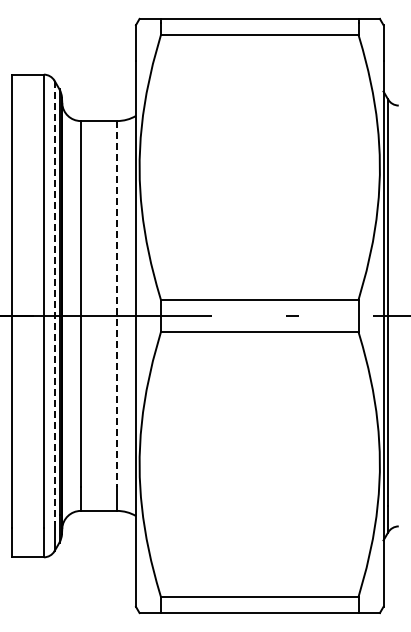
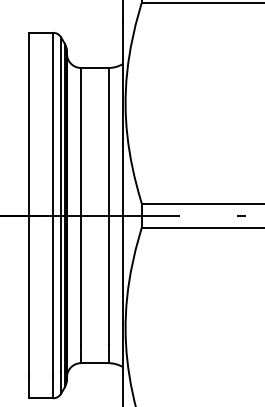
line: (54, 301) -> (61, 204), dashed -> solid
line: (117, 304) -> (108, 206), dashed -> solid

